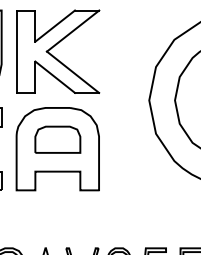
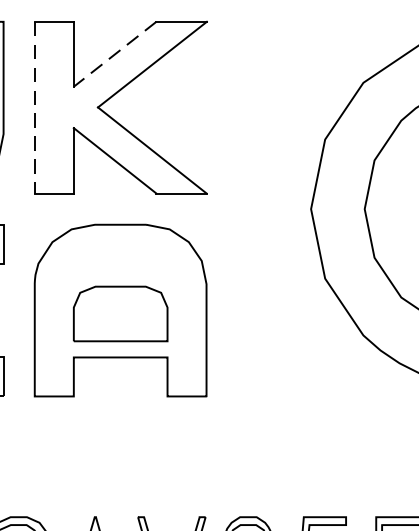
line: (54, 26) -> (113, 55), solid -> dashed
line: (16, 52) -> (34, 109), solid -> dashed
part: (57, 139) -> (119, 313), moved

